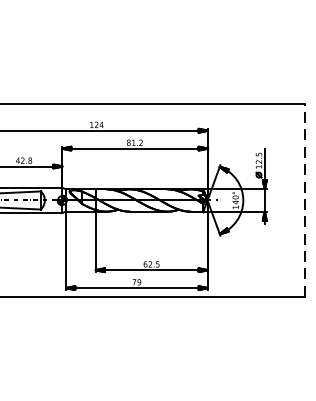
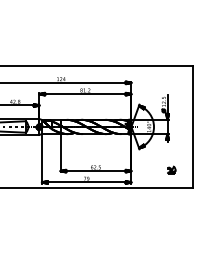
line: (304, 201) -> (192, 127), dashed -> solid
part: (270, 267) -> (171, 169), added

